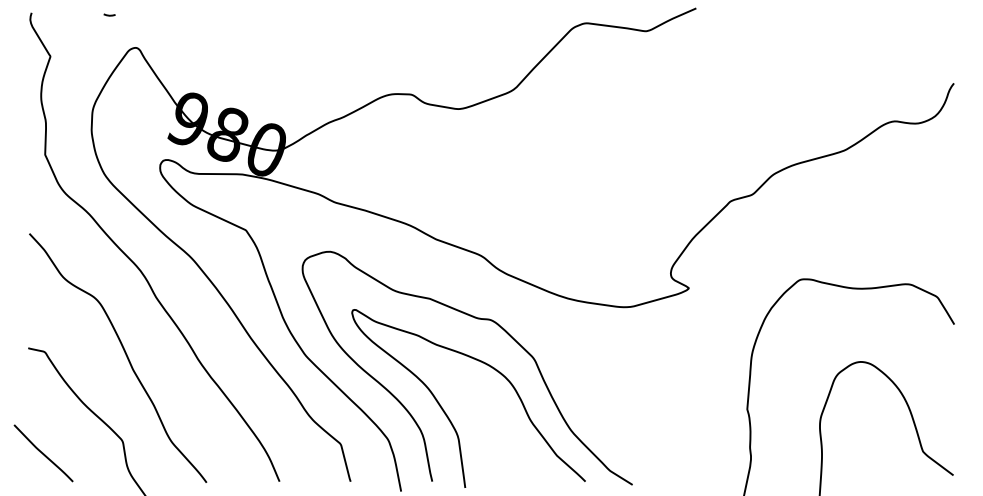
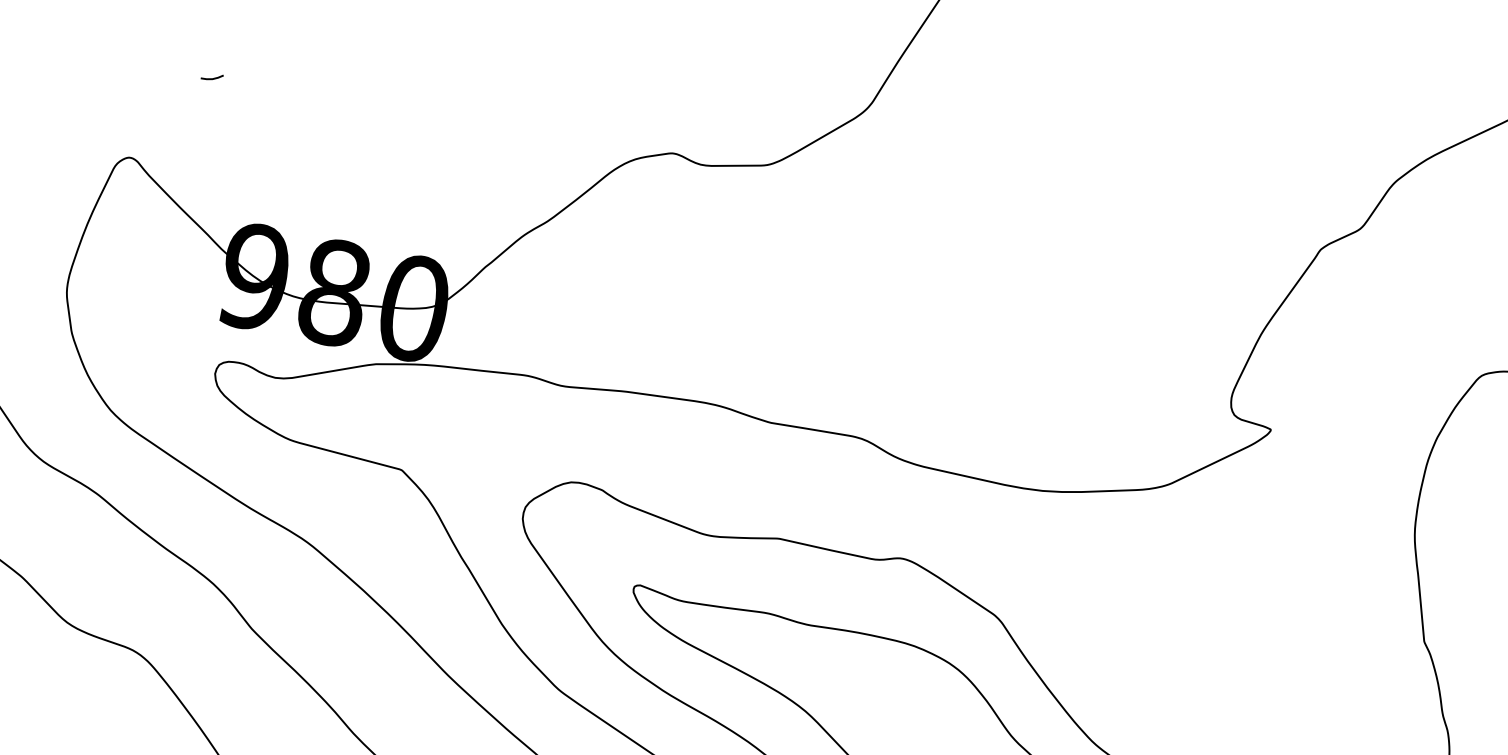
line: (109, 14) -> (211, 76), moved

